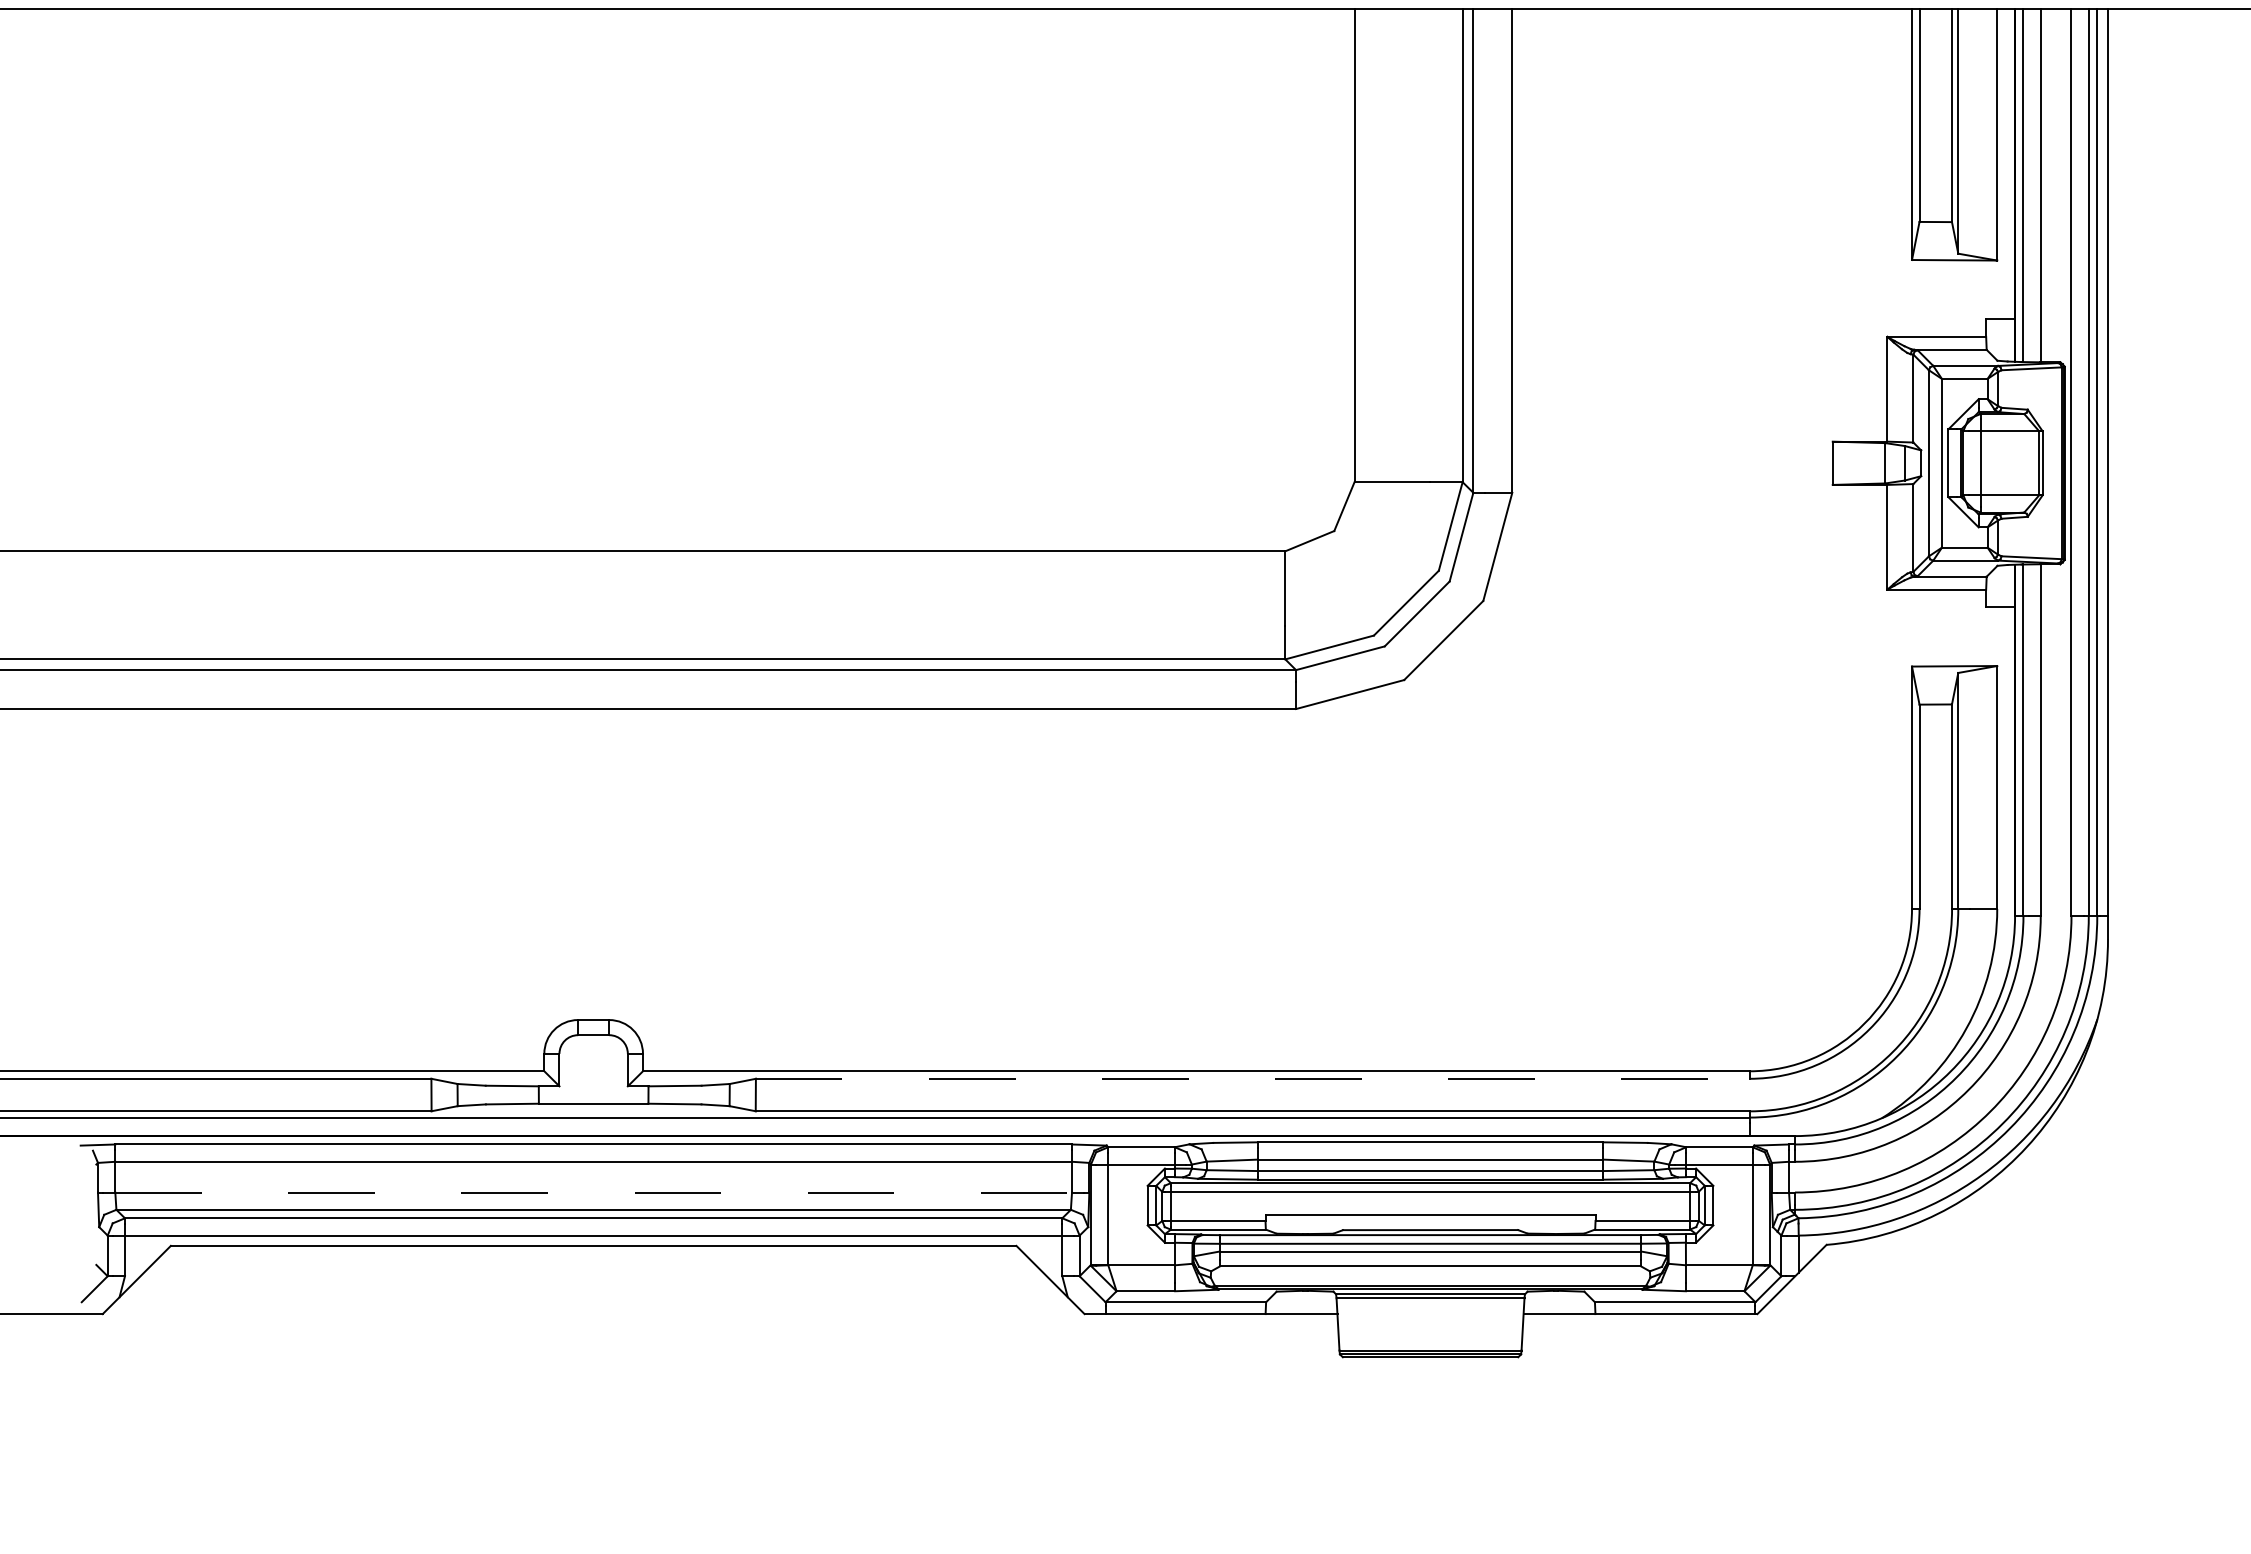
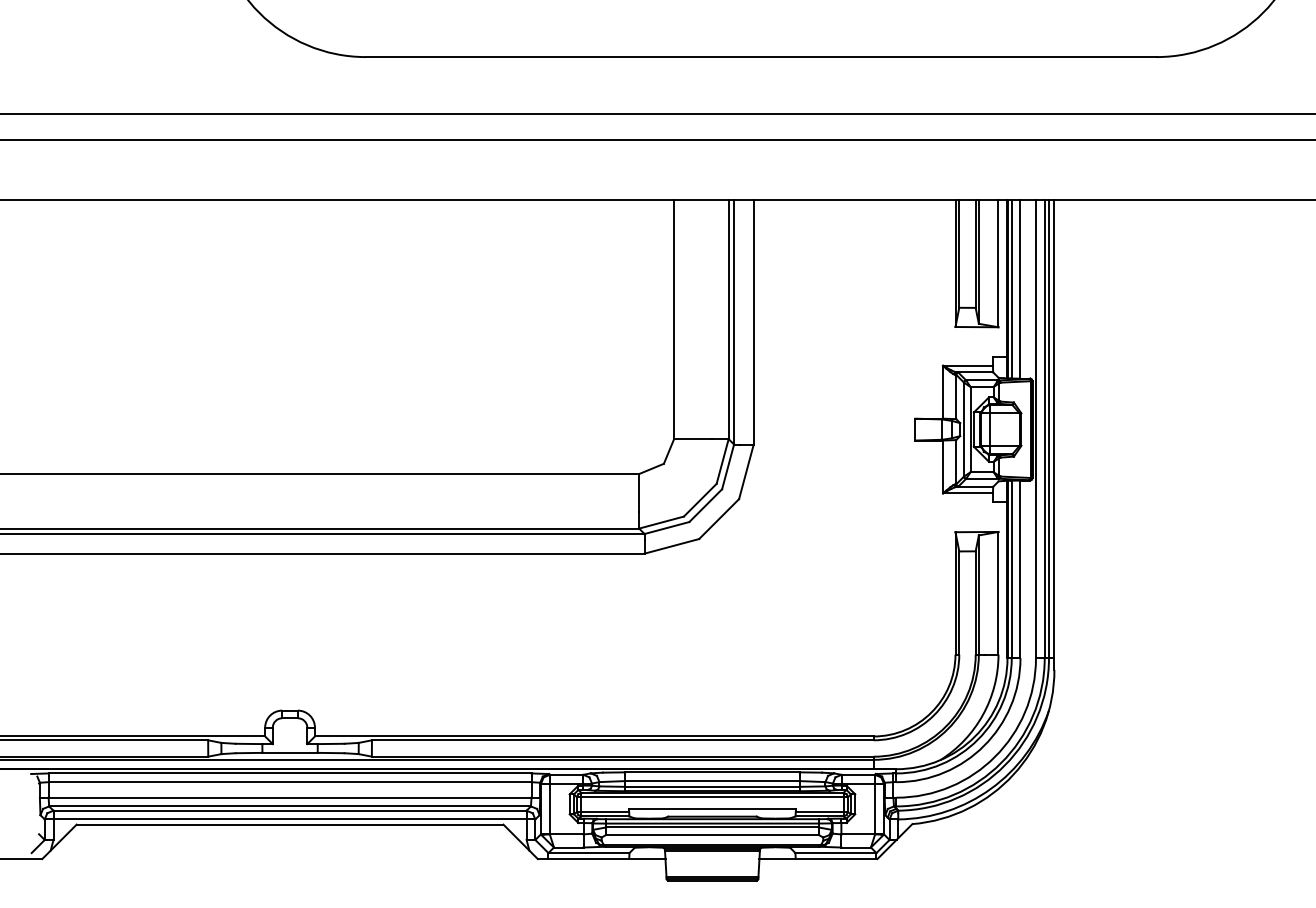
line: (1252, 1079) -> (622, 740), dashed -> solid
line: (594, 1192) -> (290, 797), dashed -> solid

